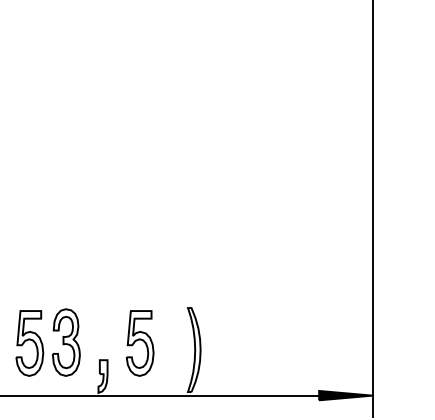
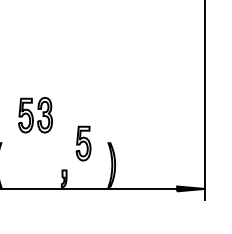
part: (48, 343) -> (35, 115), moved
part: (139, 343) -> (83, 143), moved

